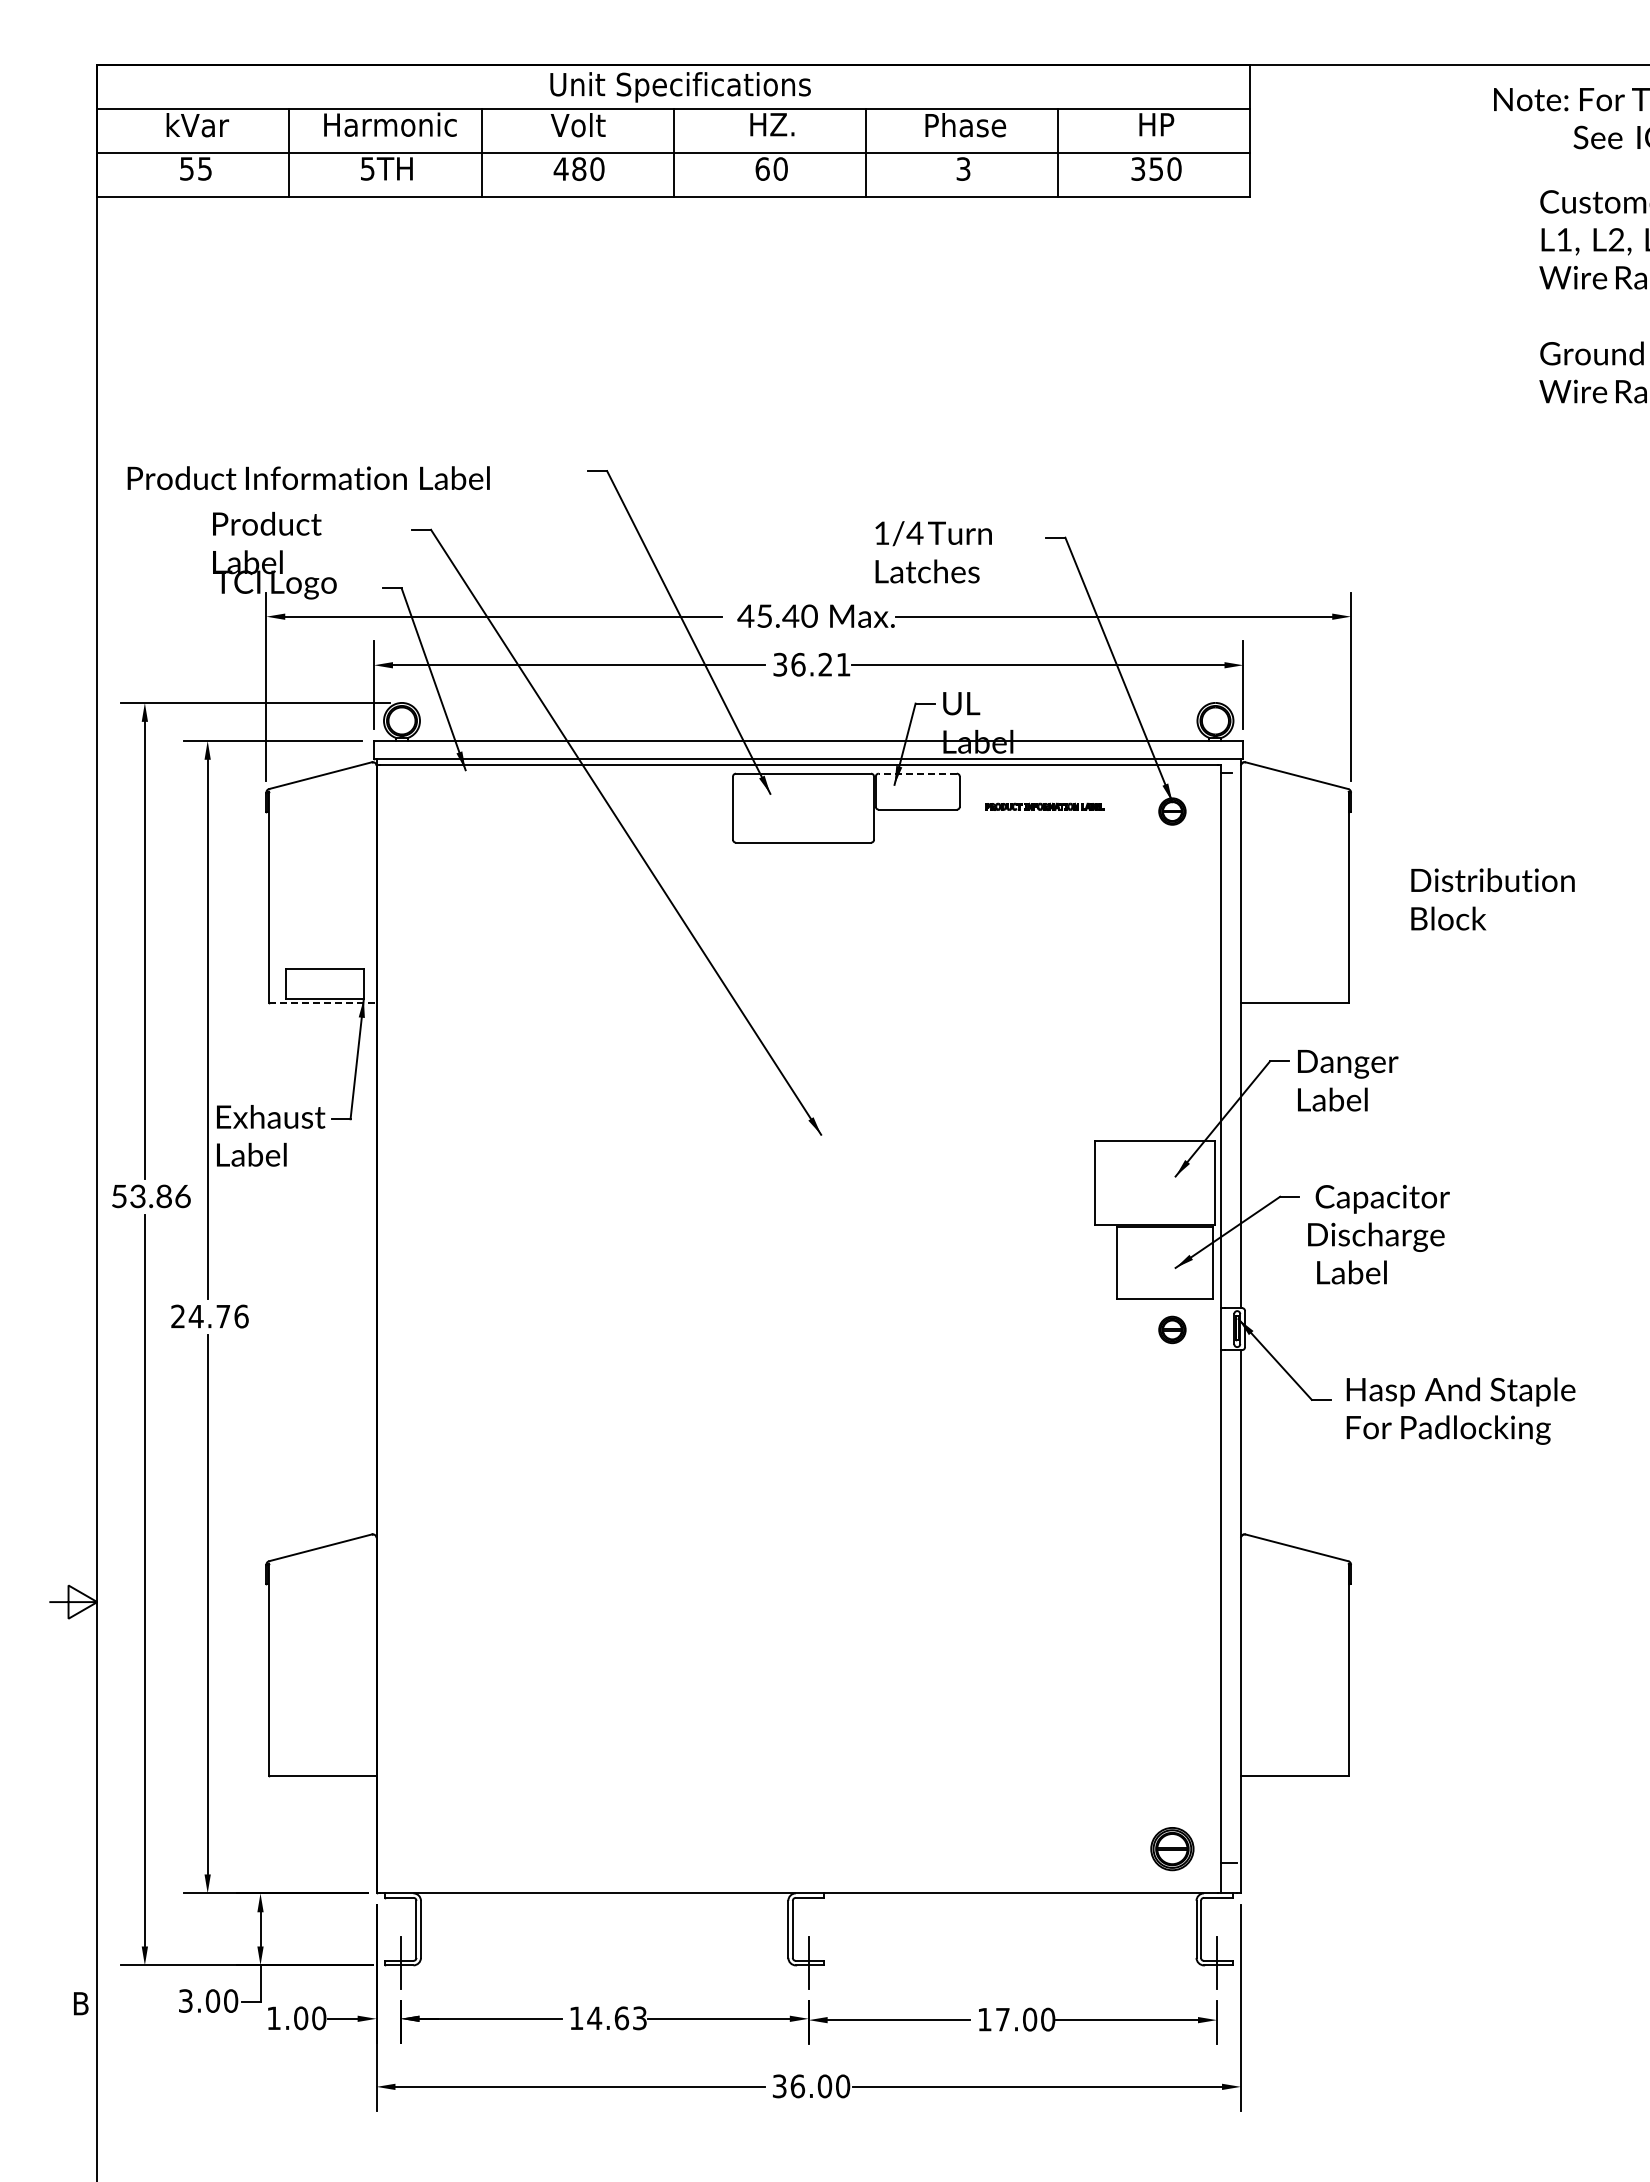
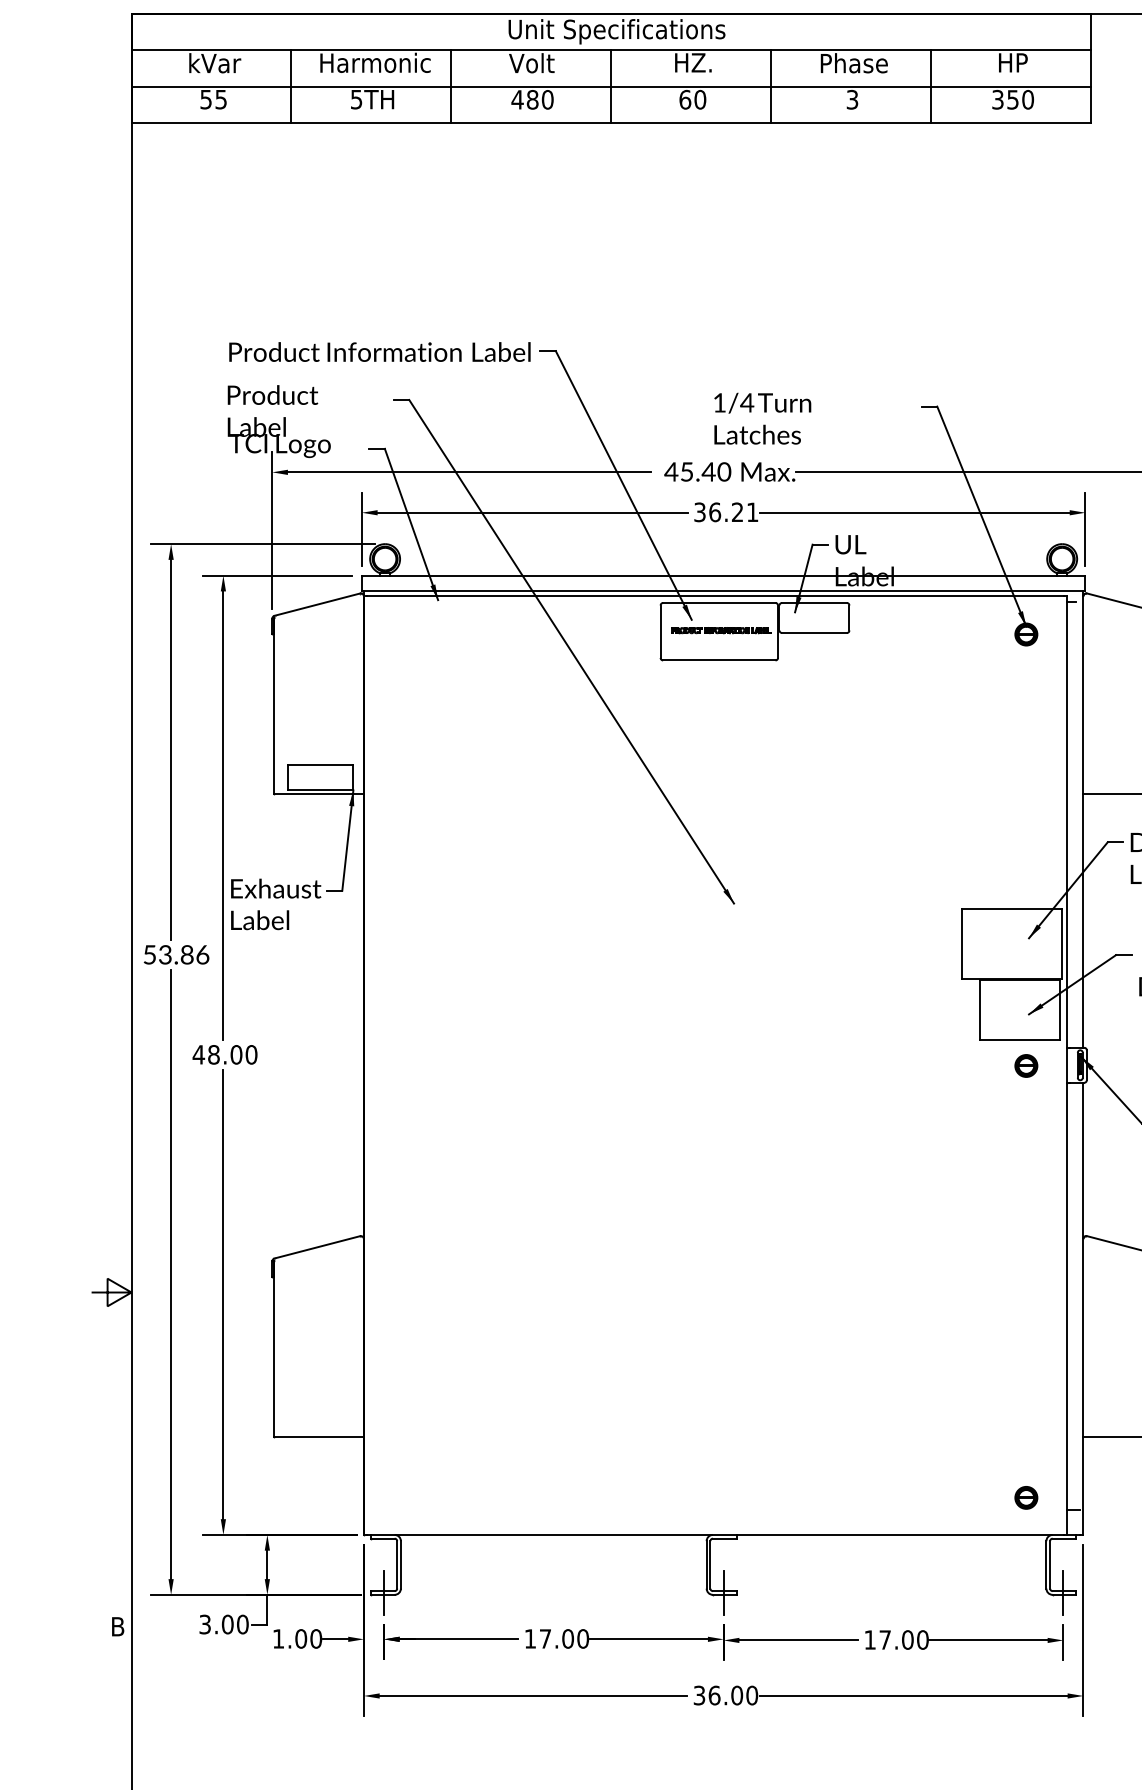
text: (308, 478) -> (379, 352), moved
text: (933, 552) -> (762, 418), moved
line: (917, 773) -> (814, 602), dashed -> solid
part: (1044, 806) -> (720, 630), moved
line: (323, 1003) -> (319, 794), dashed -> solid
text: (209, 1316) -> (224, 1054), 24.76 -> 48.00
part: (1172, 1848) -> (1026, 1497), size x0.62
text: (617, 2018) -> (564, 1639), 14.63 -> 17.00

